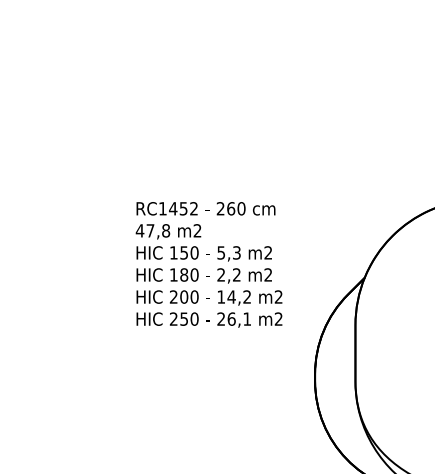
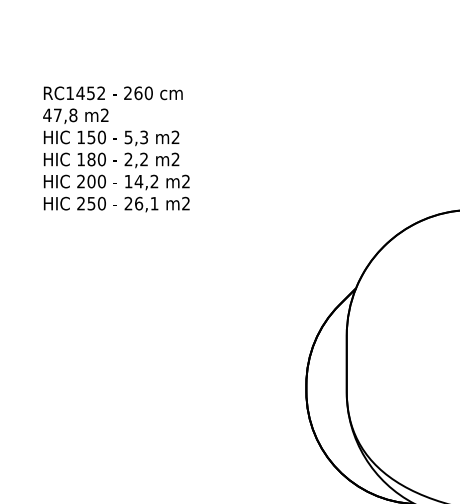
text: (209, 264) -> (116, 149), moved

